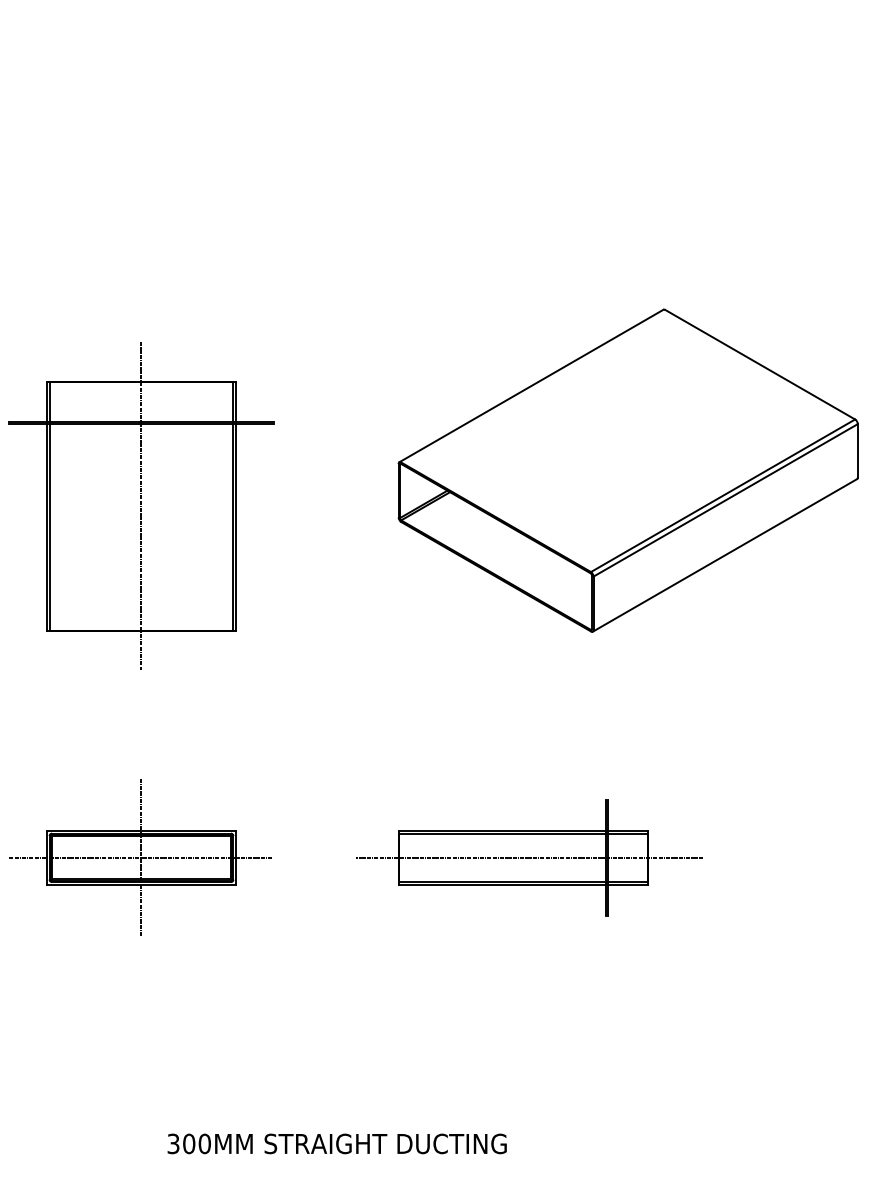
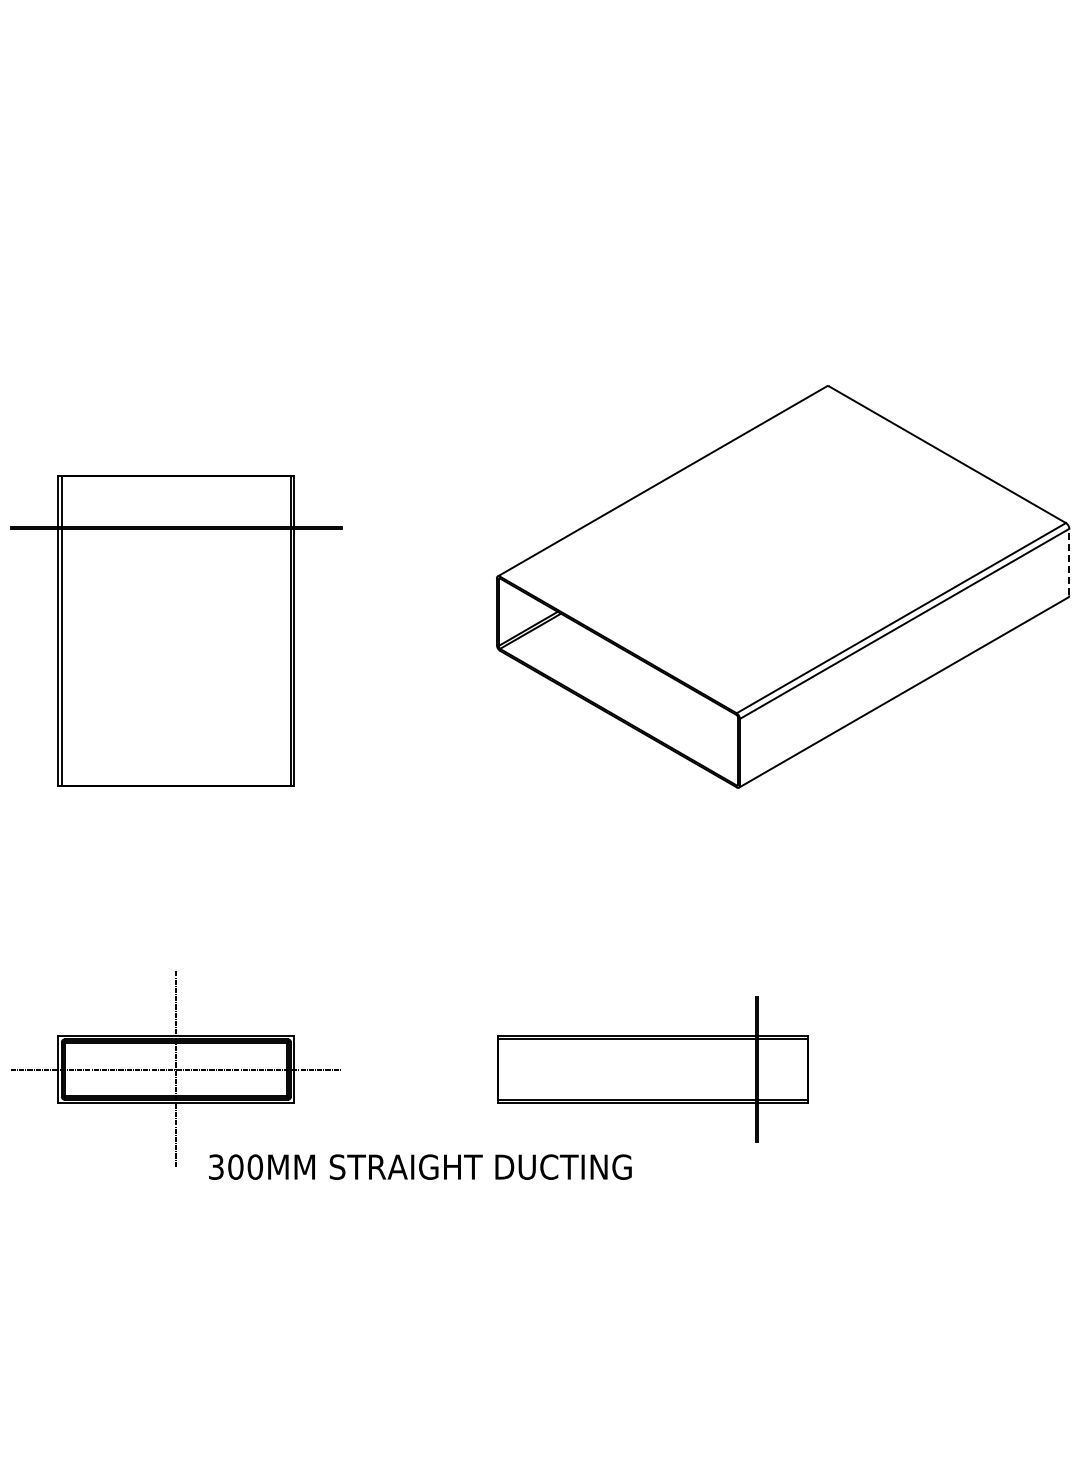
line: (857, 450) -> (1069, 561), solid -> dashed
line: (141, 505) -> (176, 630), removed
line: (529, 857) -> (659, 1069), removed
text: (337, 1143) -> (420, 1166), moved

